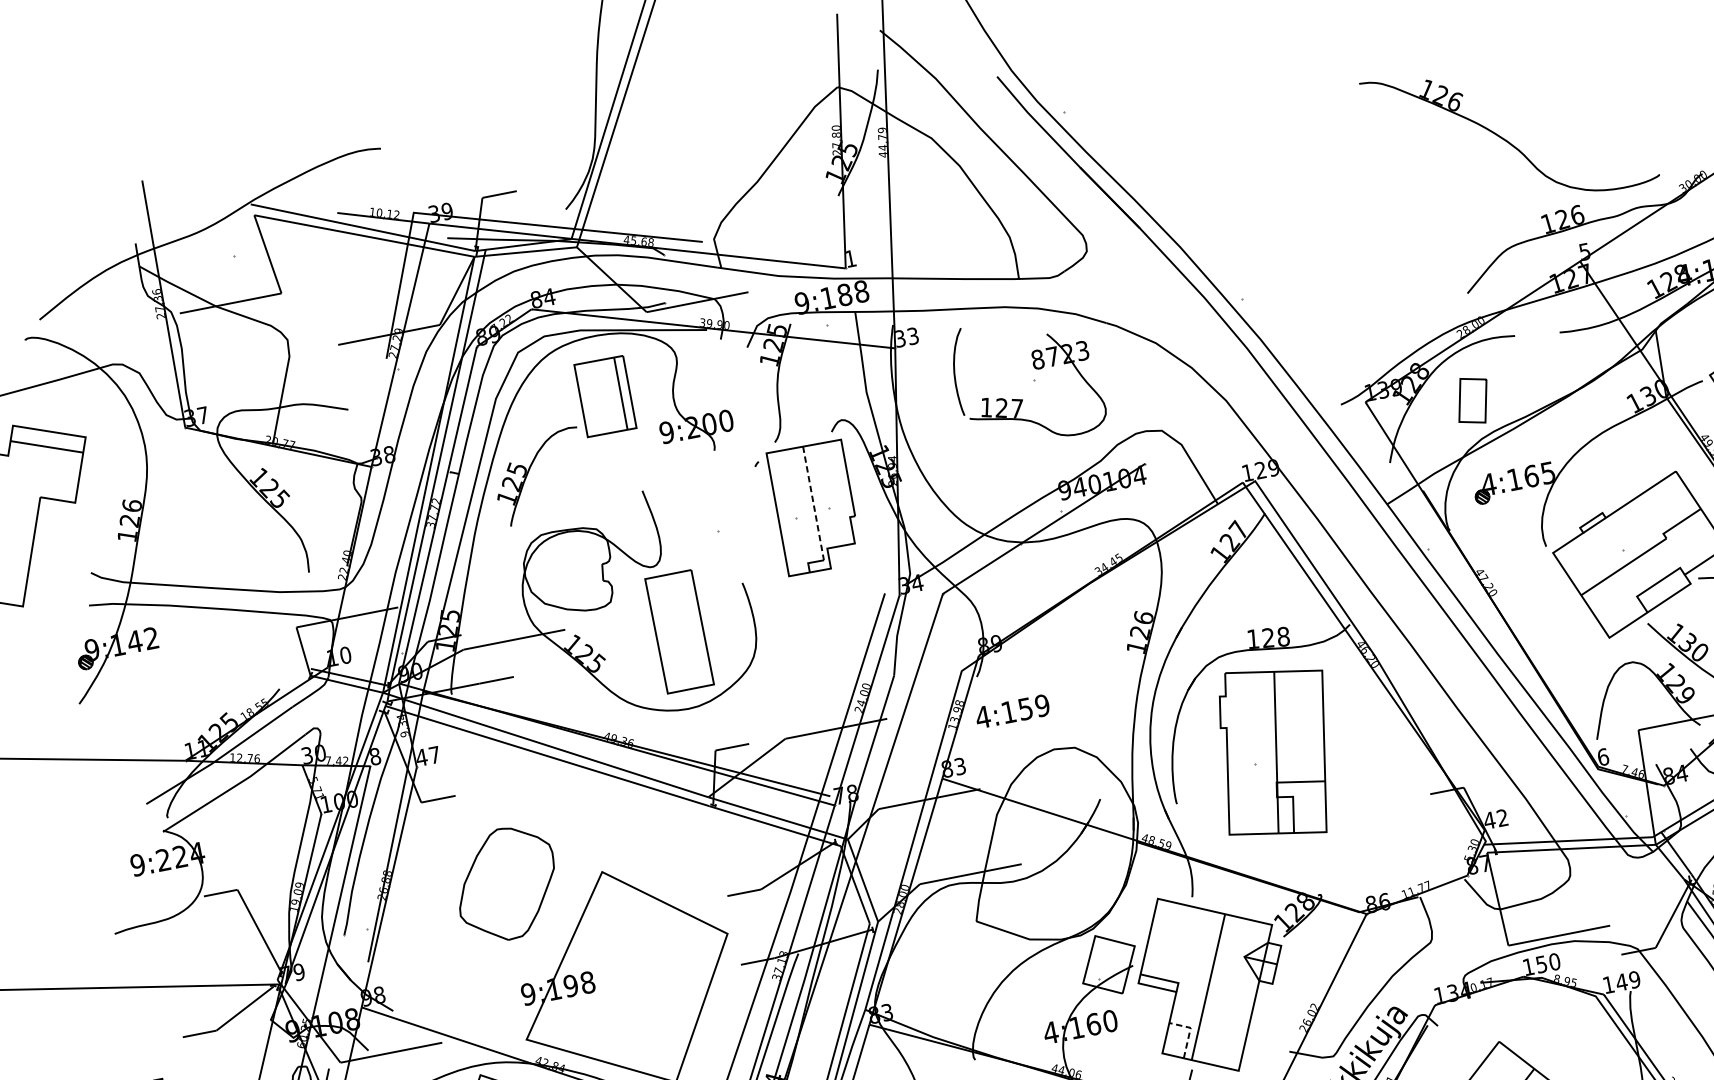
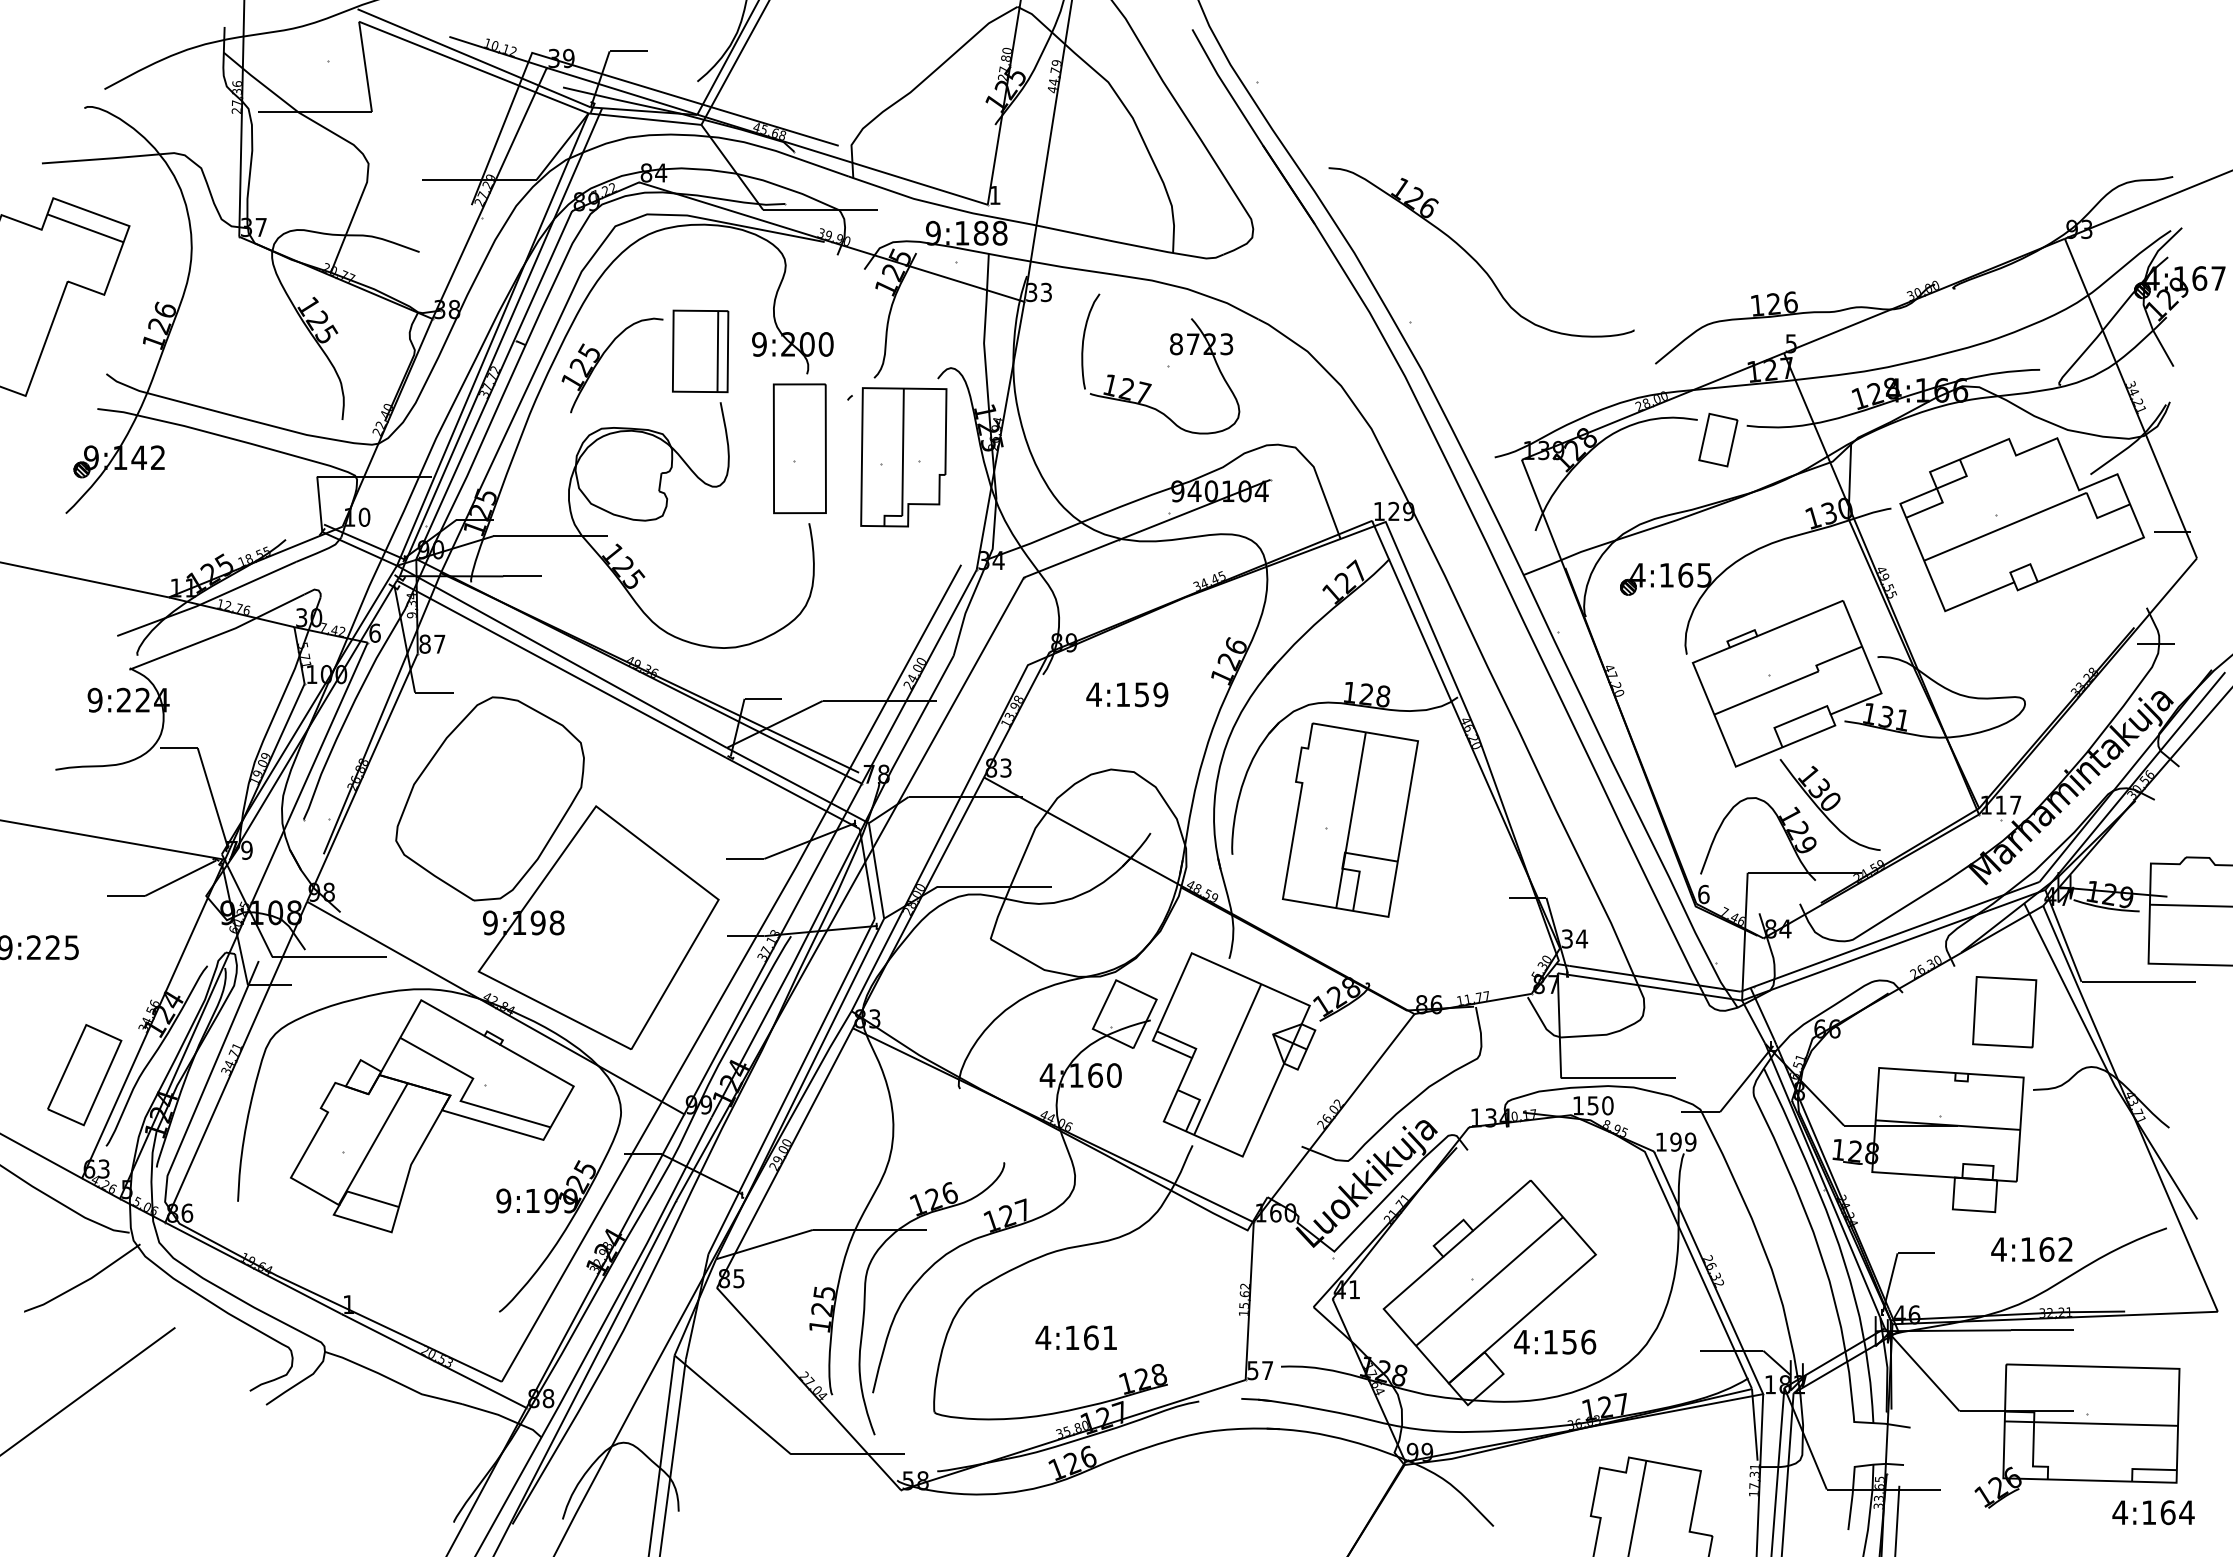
part: (1504, 138) -> (1474, 258), moved
part: (605, 396) -> (700, 351), moved
part: (1472, 400) -> (1718, 439), moved
line: (813, 503) -> (903, 452), dashed -> solid
part: (679, 631) -> (799, 448), moved
text: (1012, 711) -> (1127, 694), moved
text: (374, 756) -> (374, 632), 8 -> 6
text: (421, 756) -> (425, 643), 47 -> 87
text: (1495, 818) -> (1574, 938), 42 -> 34
part: (505, 883) -> (489, 798), size x1.67
text: (1621, 981) -> (1675, 1141), 149 -> 199
line: (1190, 1031) -> (1198, 1103), dashed -> solid

